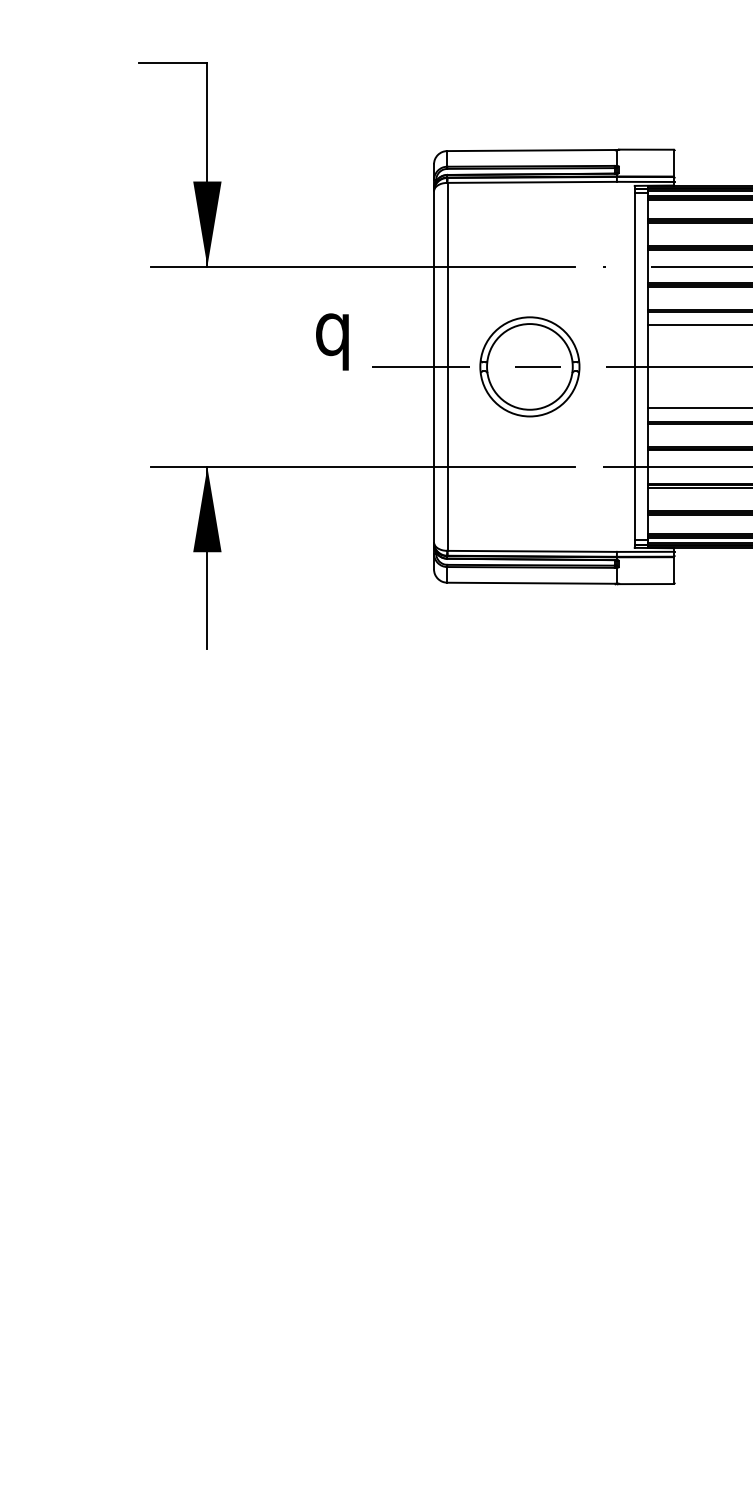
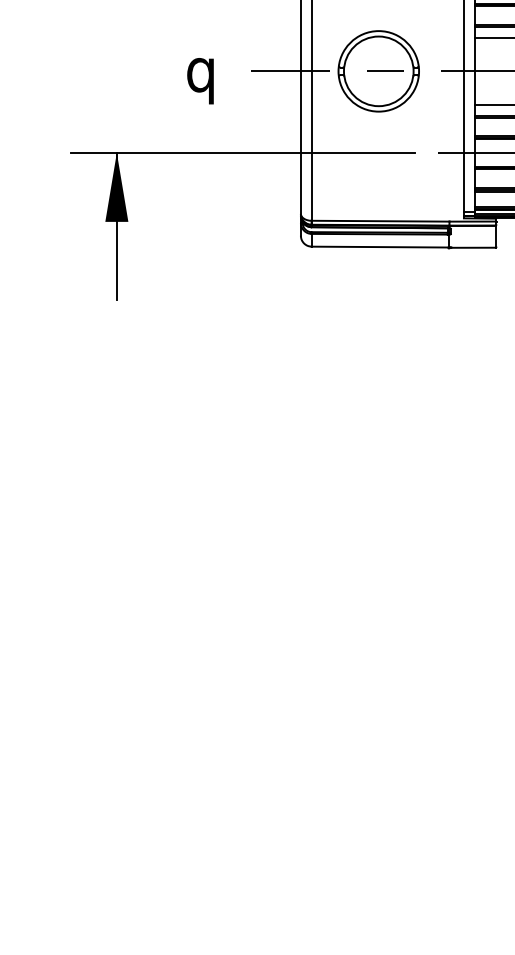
text: (332, 341) -> (200, 80), moved

